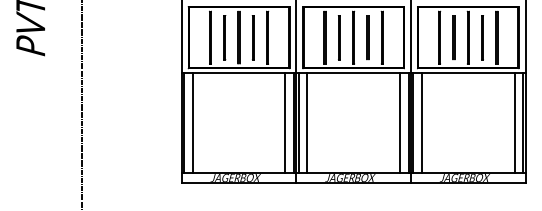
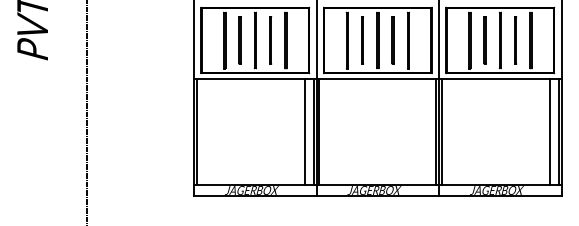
line: (192, 122) -> (205, 131), removed
line: (307, 122) -> (328, 131), removed
line: (400, 122) -> (427, 131), removed
line: (421, 122) -> (450, 131), removed

